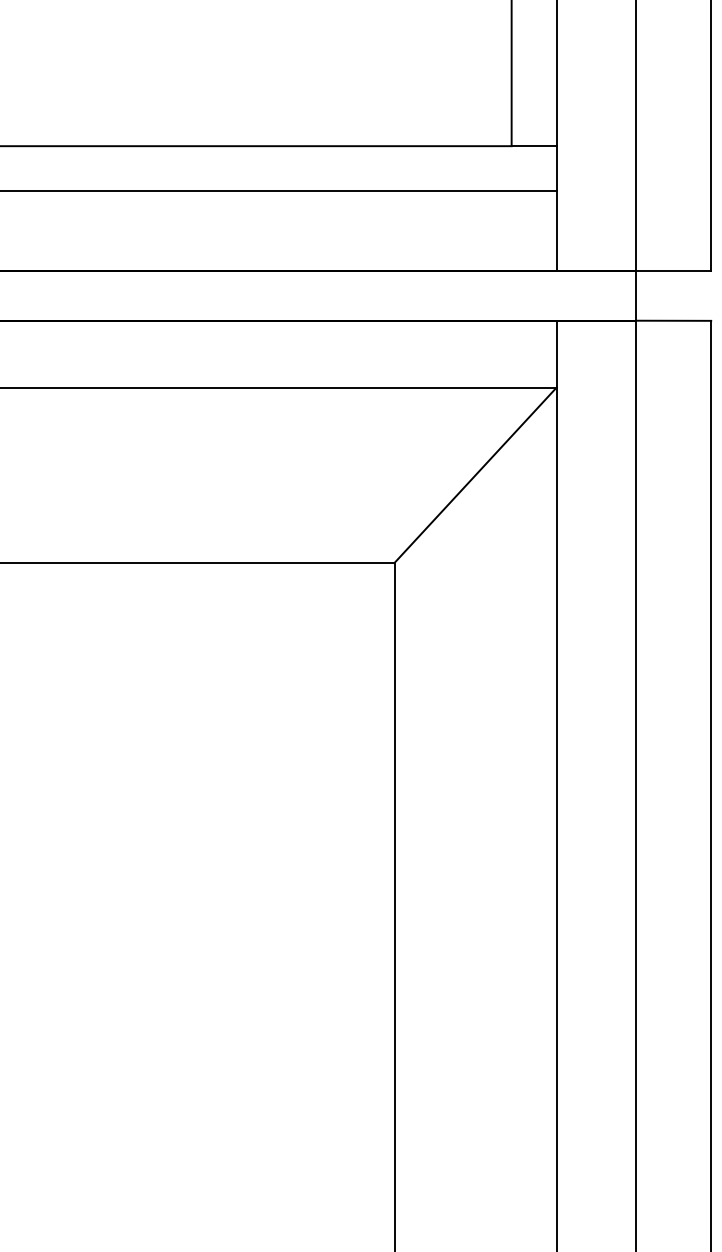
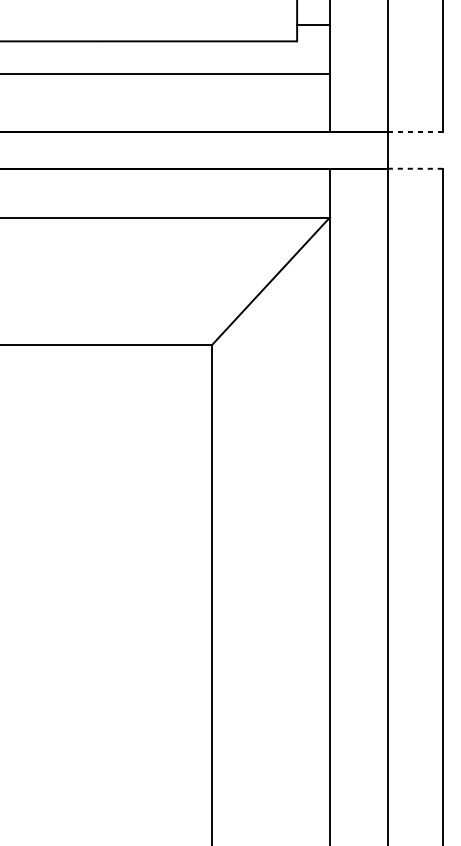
line: (533, 146) -> (313, 24), moved
line: (673, 270) -> (415, 132), solid -> dashed
line: (673, 320) -> (415, 168), solid -> dashed

